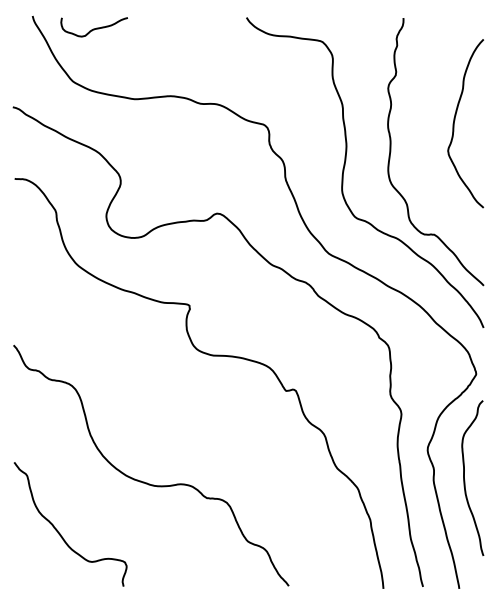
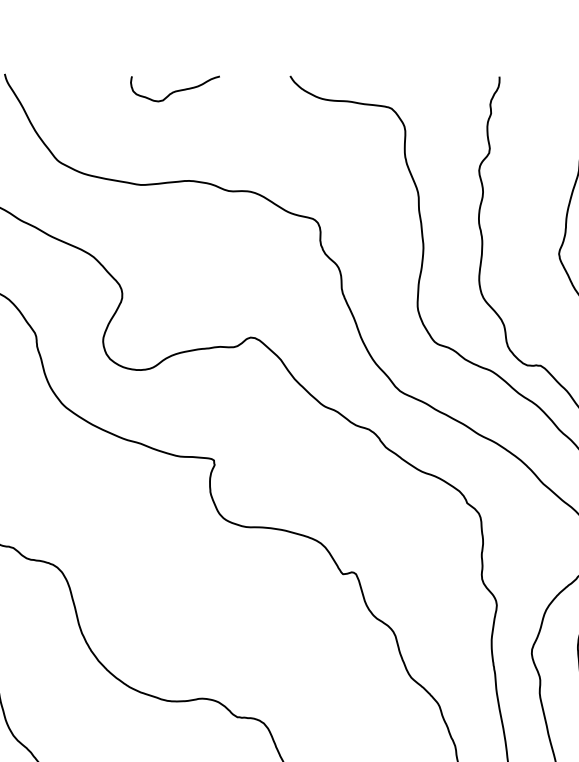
curve: (93, 28) -> (173, 90), moved

